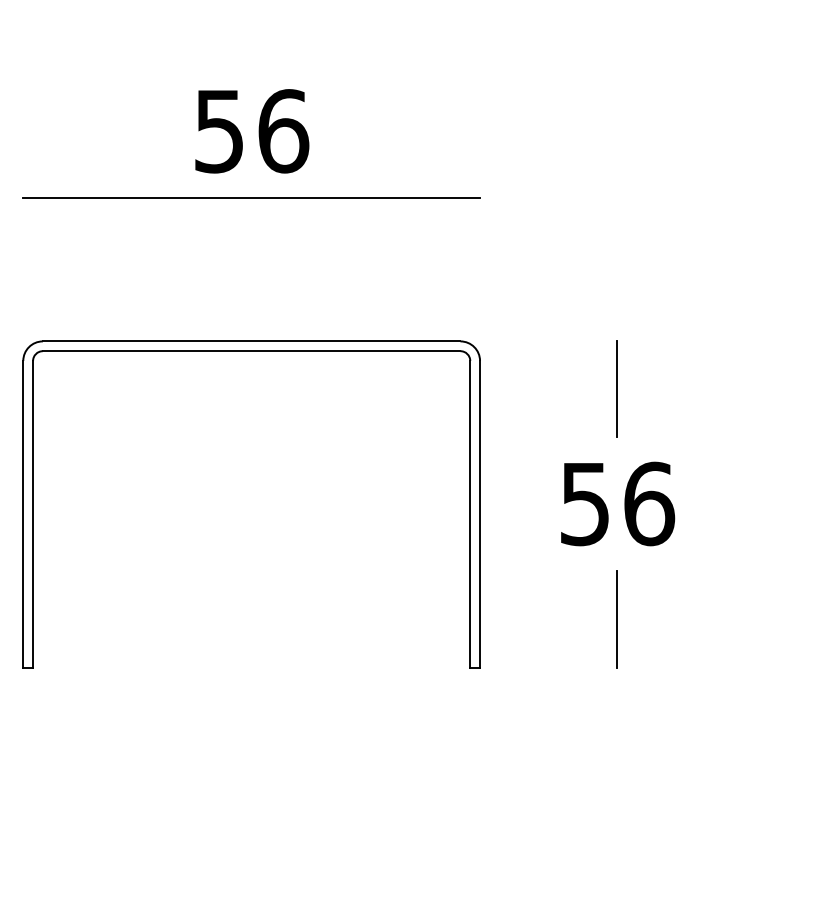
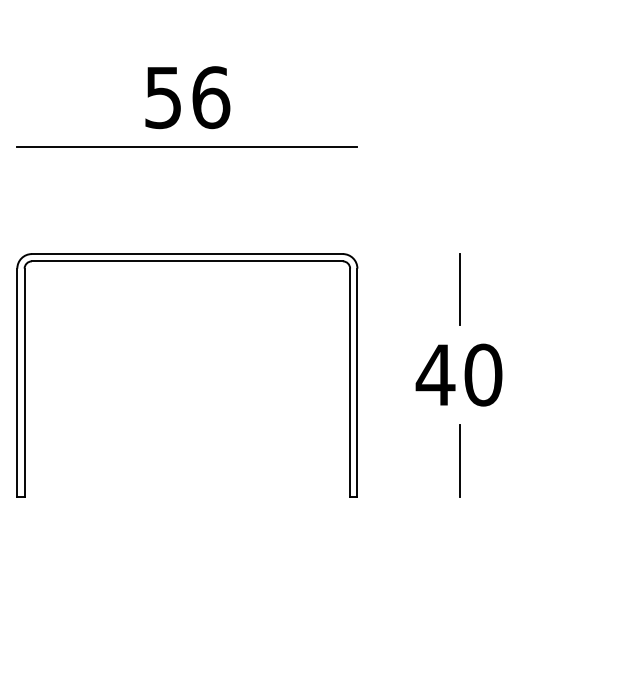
text: (615, 503) -> (458, 374), 56 -> 40

